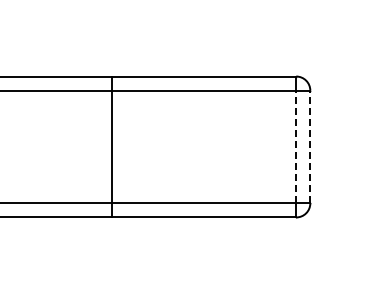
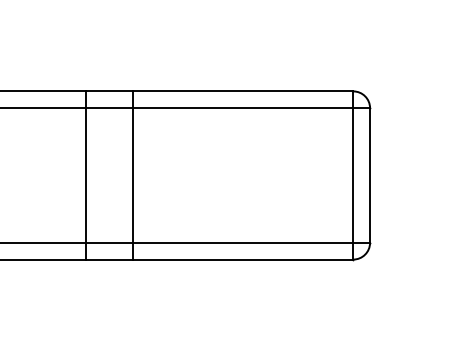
line: (72, 146) -> (86, 174), added
line: (296, 146) -> (353, 174), dashed -> solid
line: (310, 146) -> (370, 174), dashed -> solid

